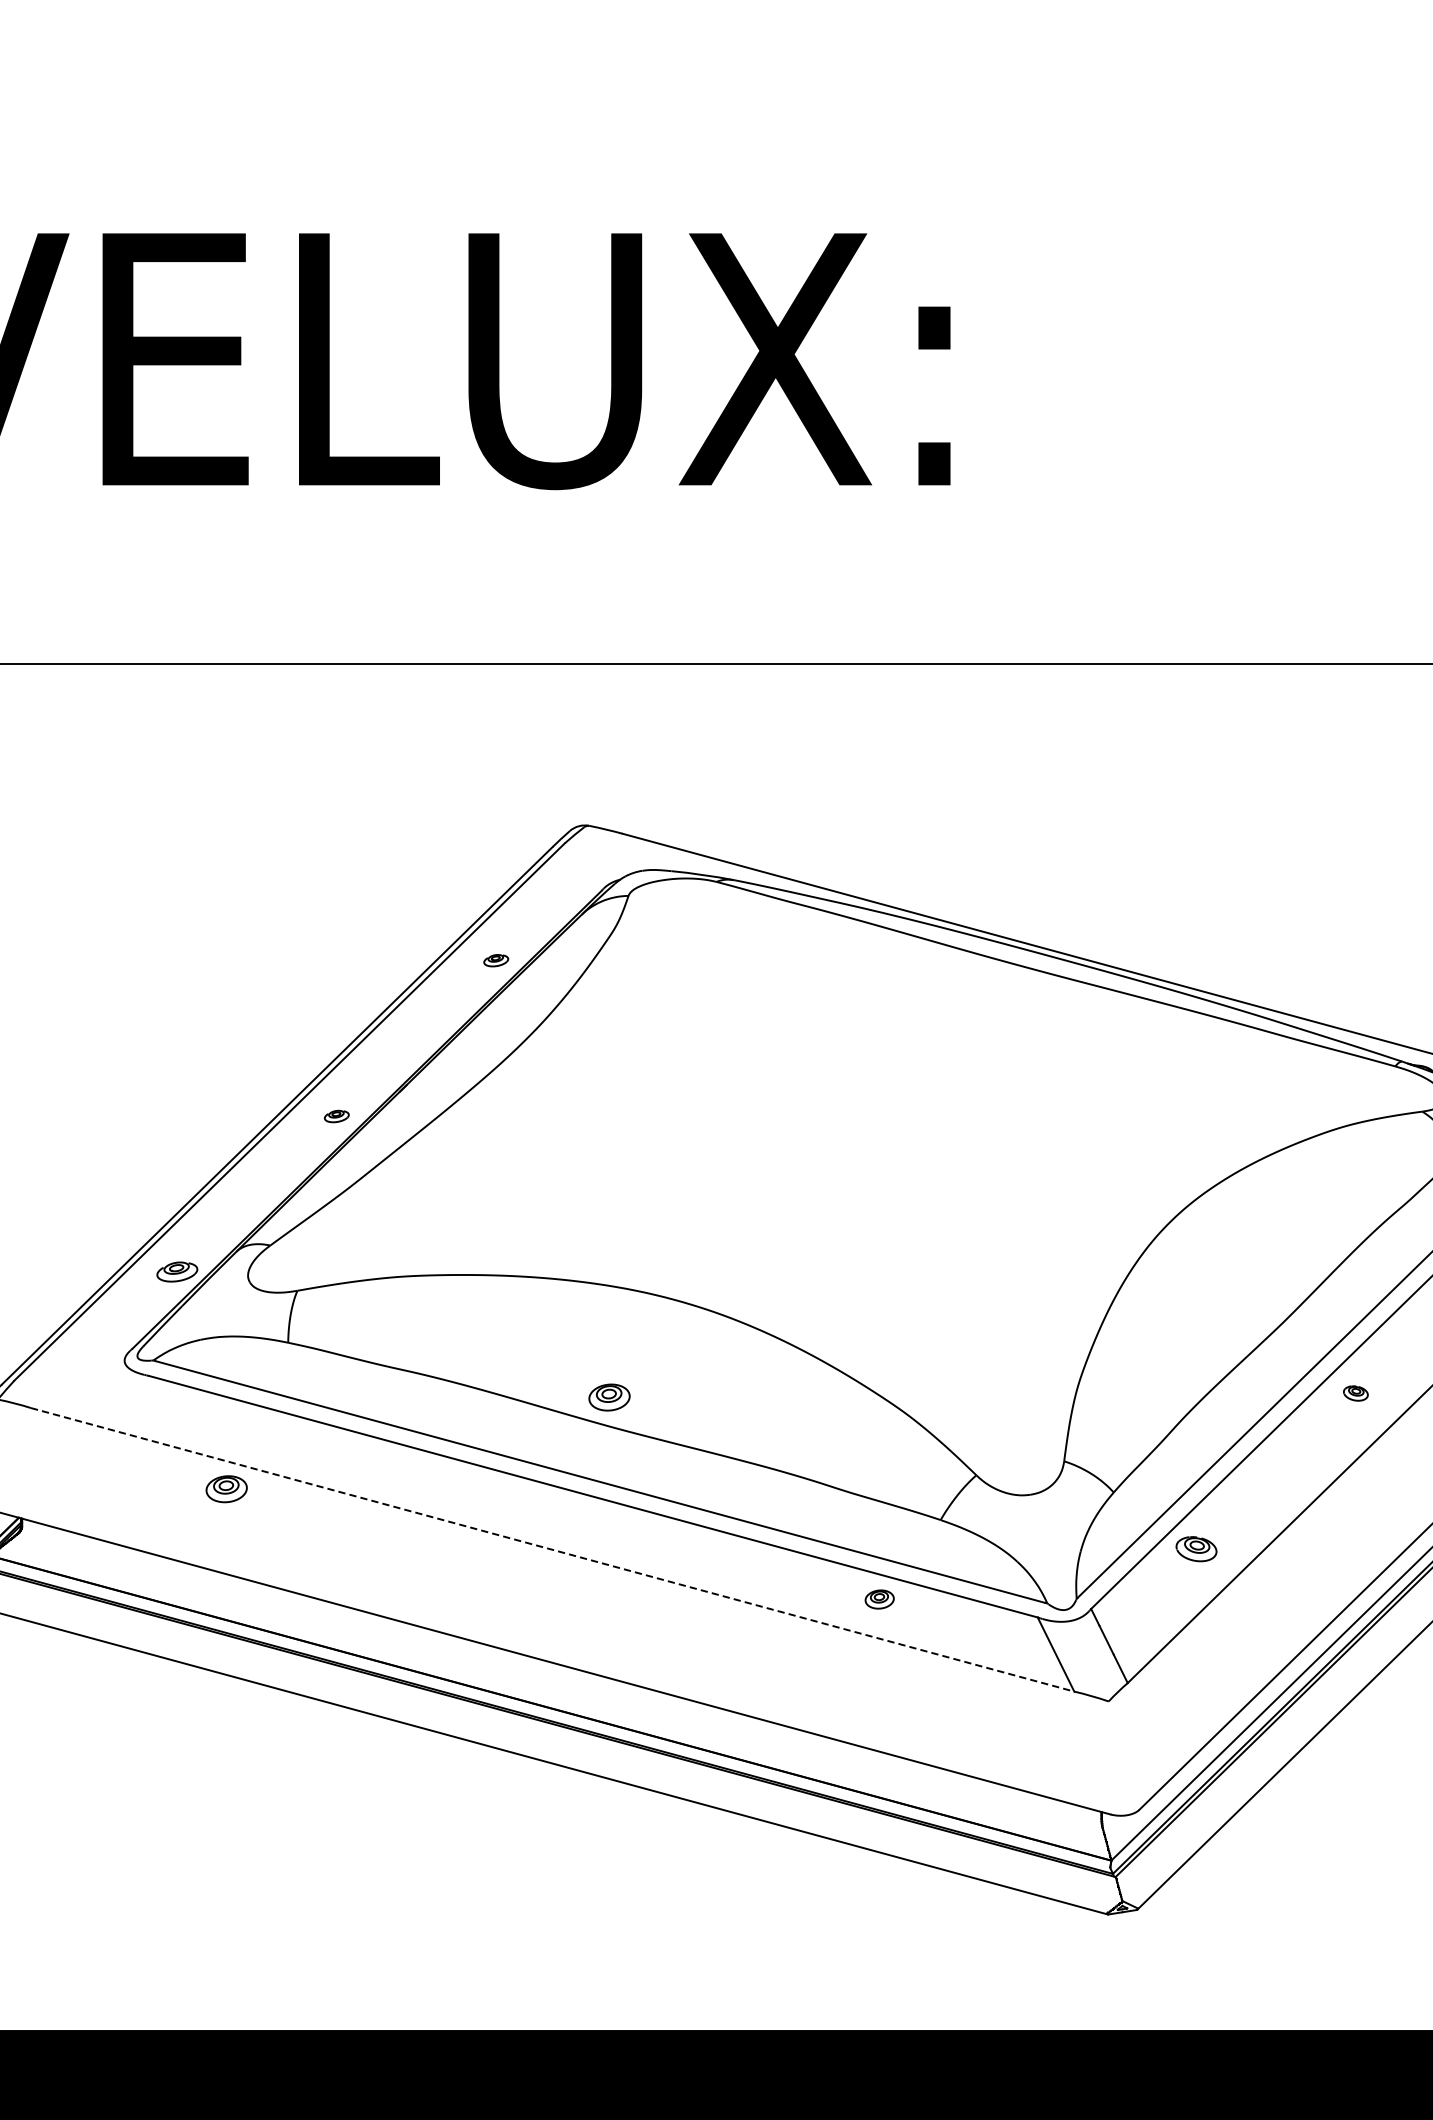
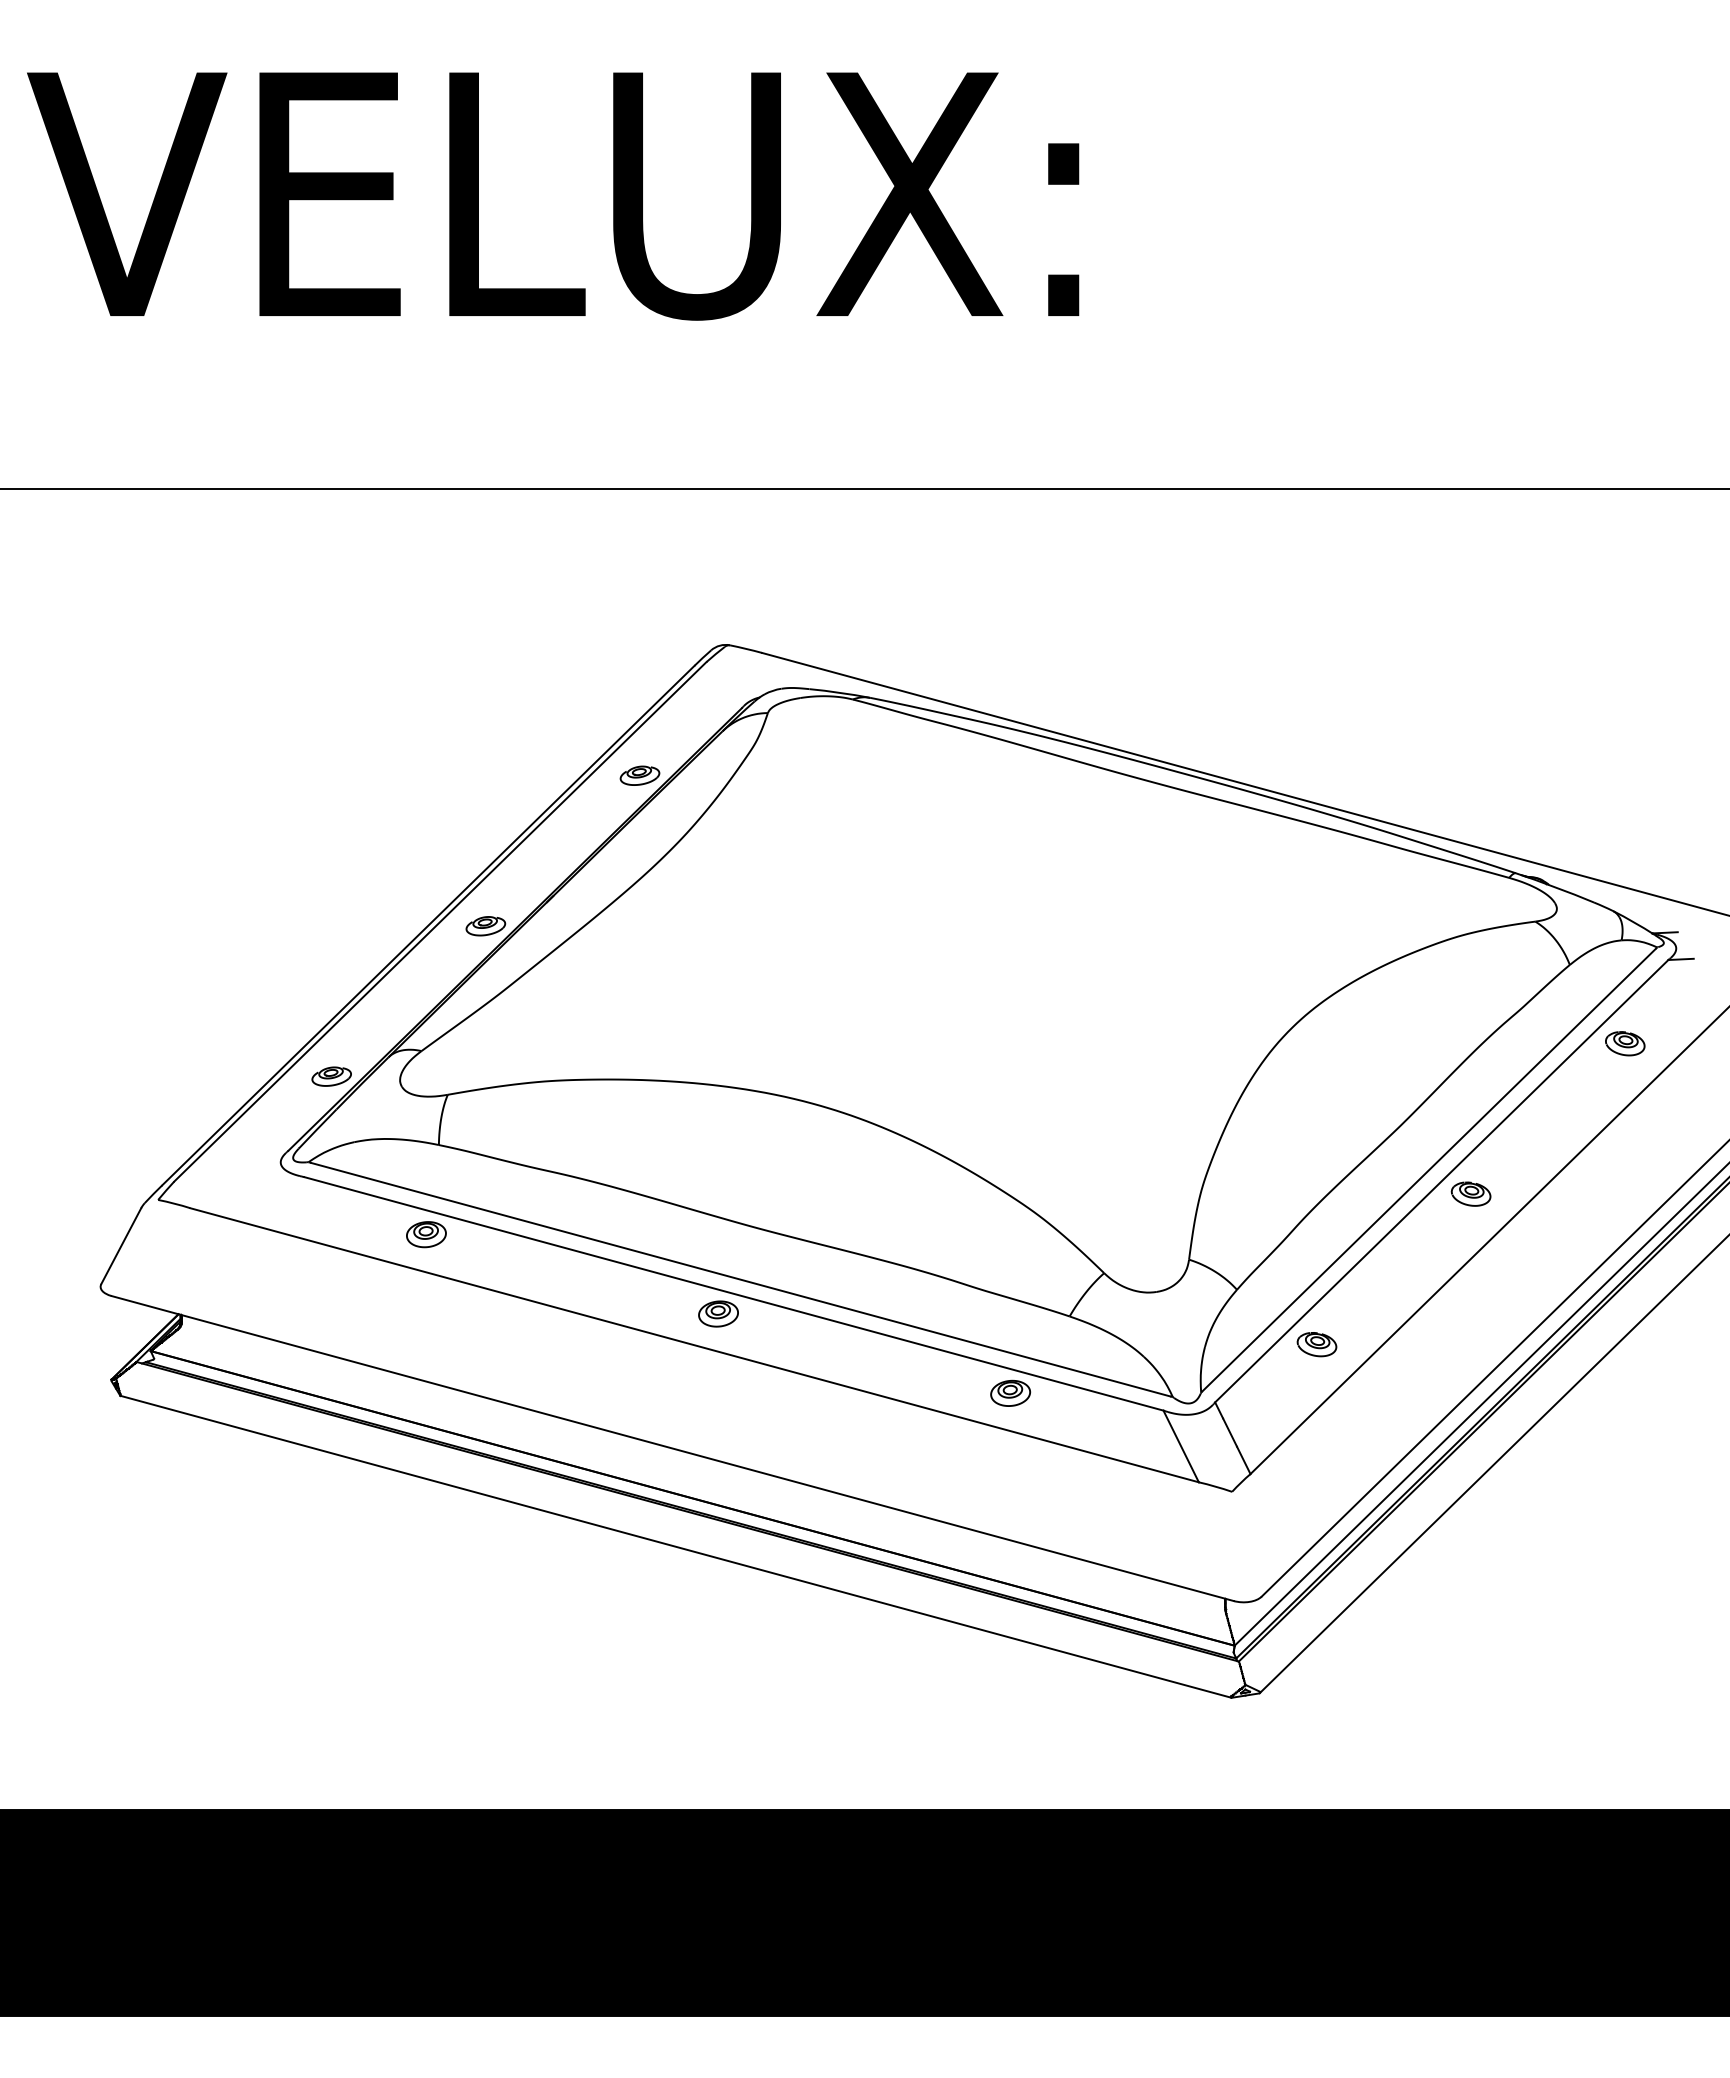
part: (495, 960) -> (639, 775), size x1.67
part: (336, 1116) -> (485, 926), size x1.67
part: (1355, 1392) -> (1470, 1193), size x1.67
part: (609, 1397) -> (718, 1313), moved
part: (226, 1489) -> (426, 1234), moved
line: (552, 1550) -> (694, 1345), dashed -> solid
part: (879, 1598) -> (1010, 1392), size x1.43

